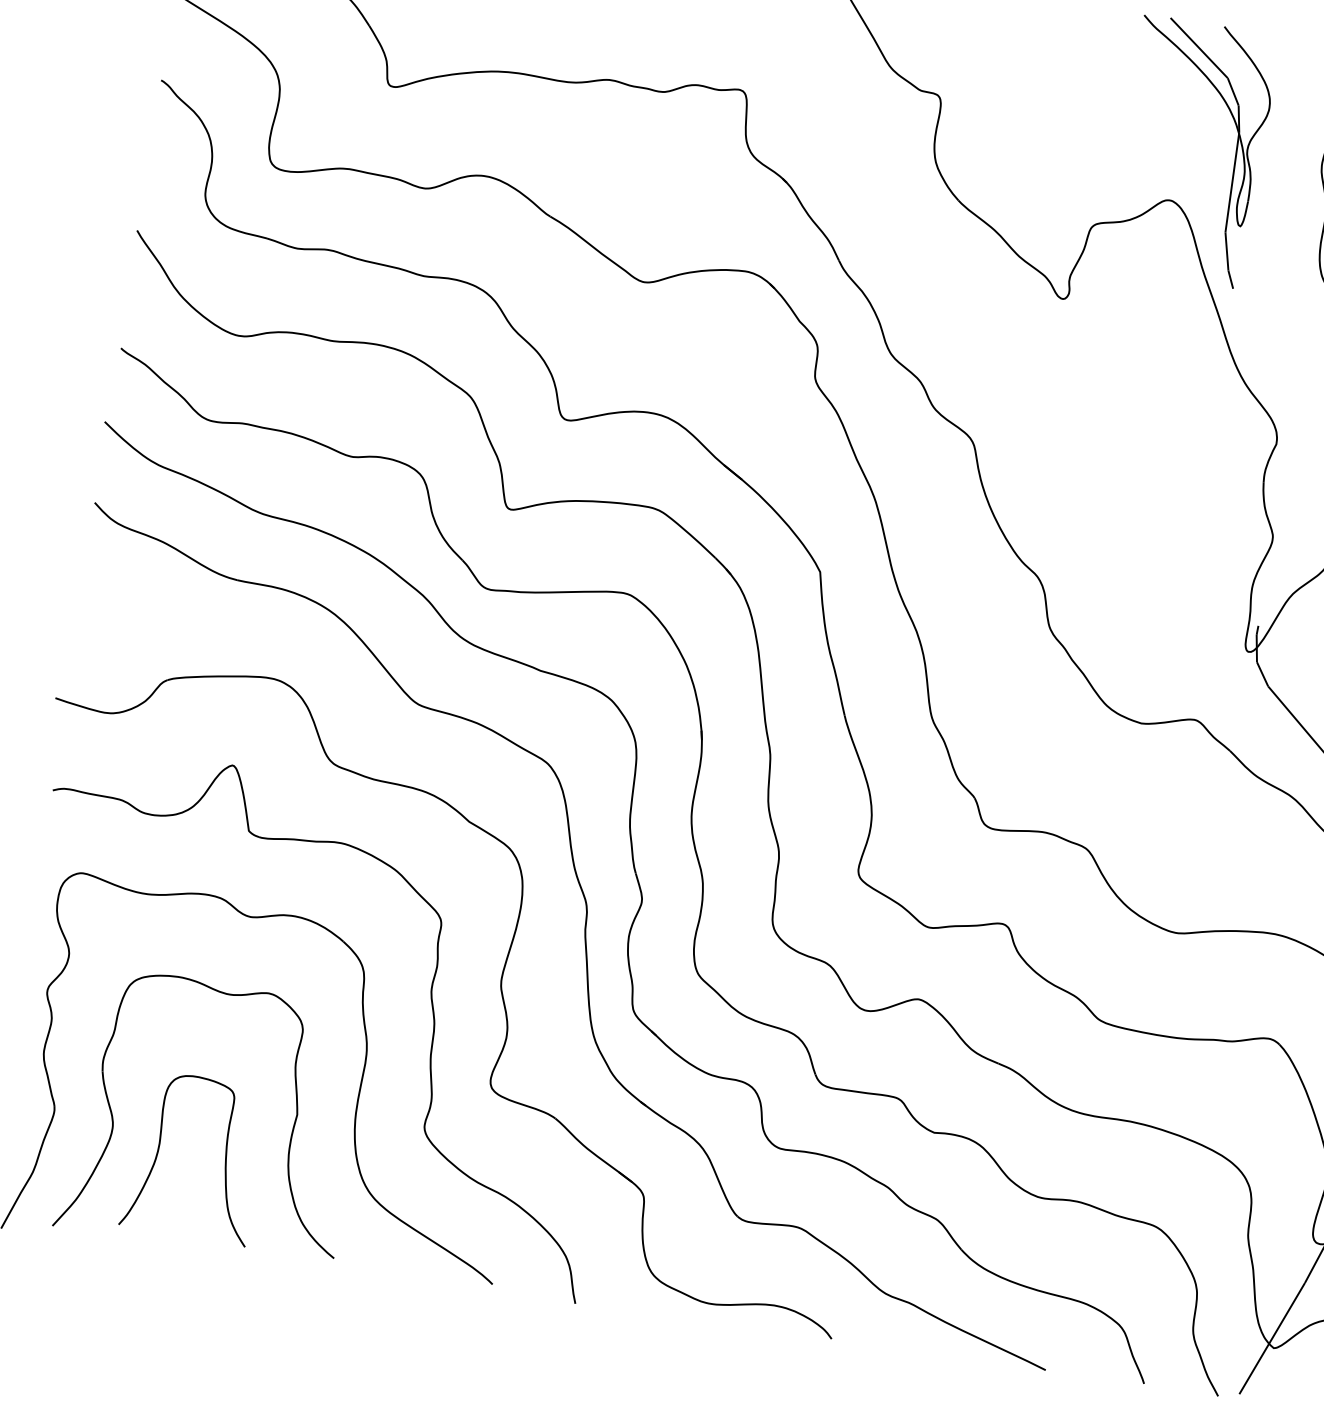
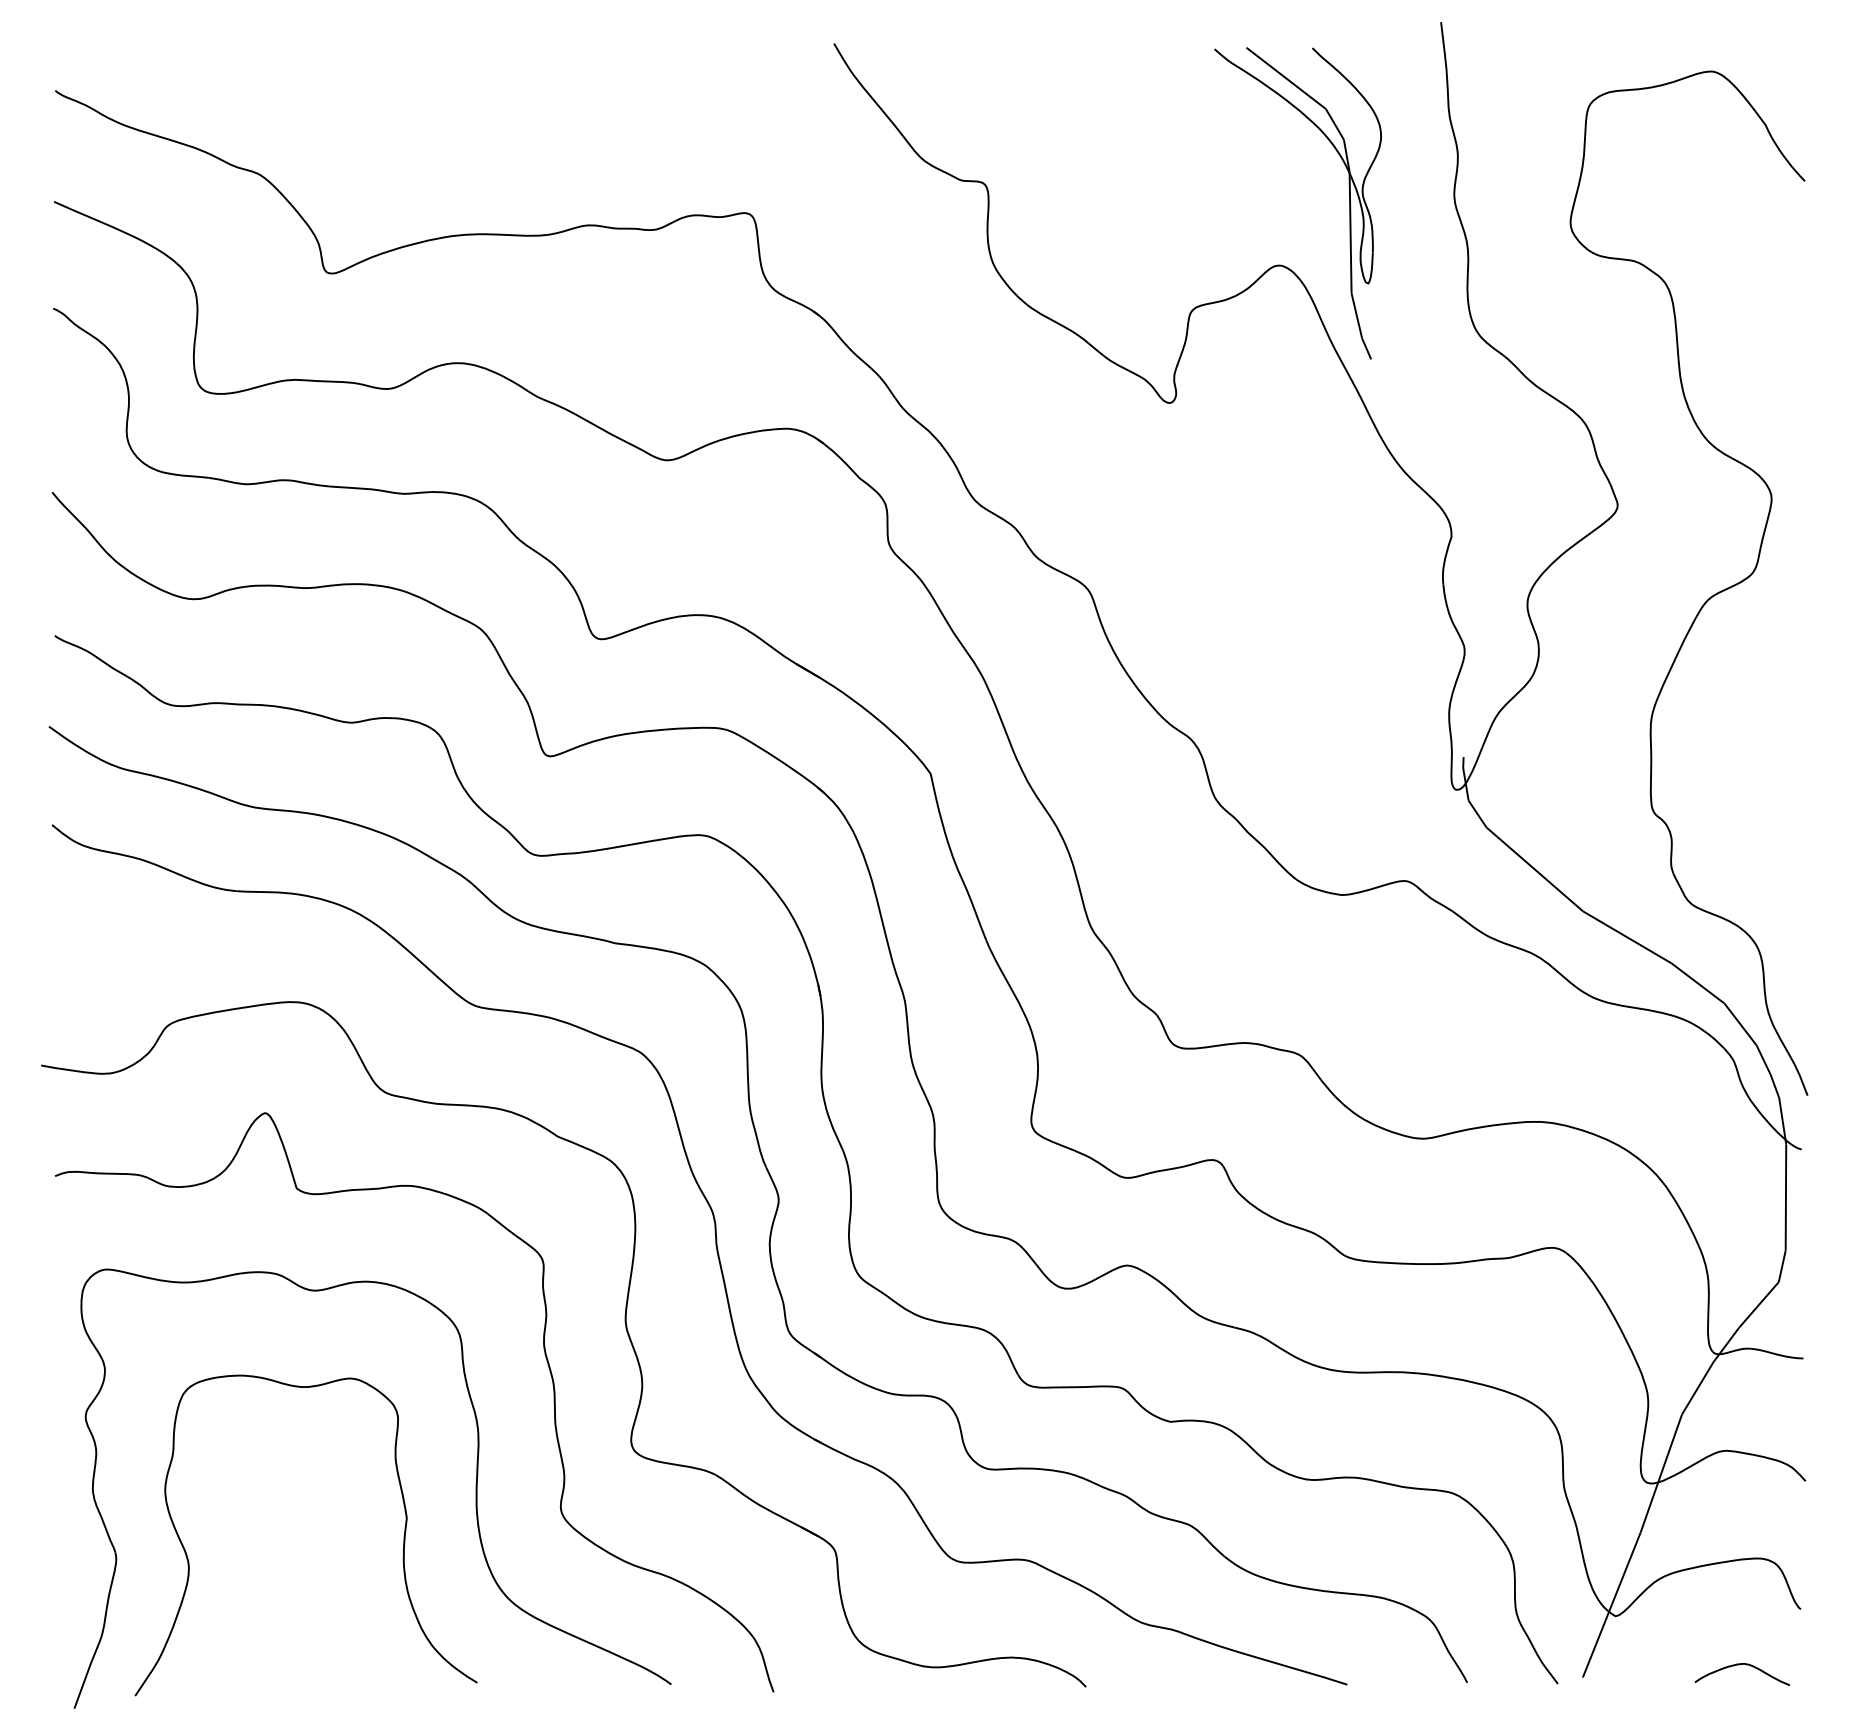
curve: (224, 1158) -> (328, 1583), removed

